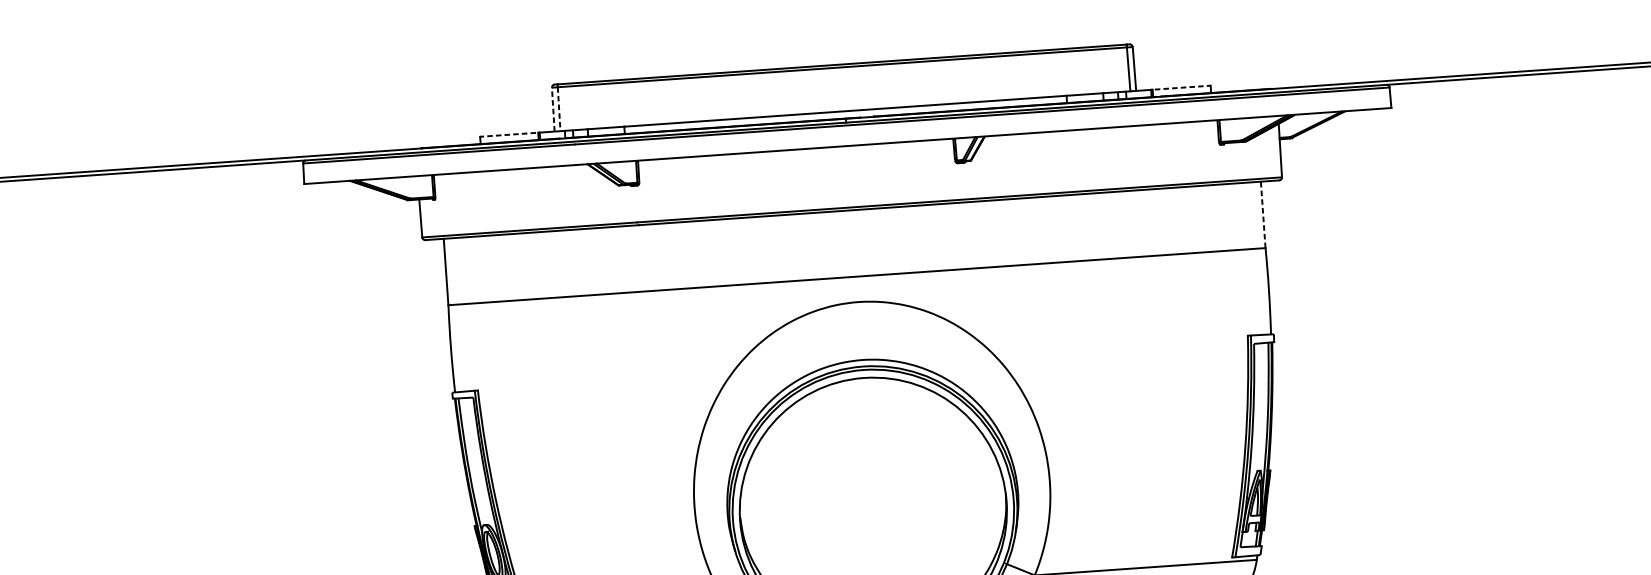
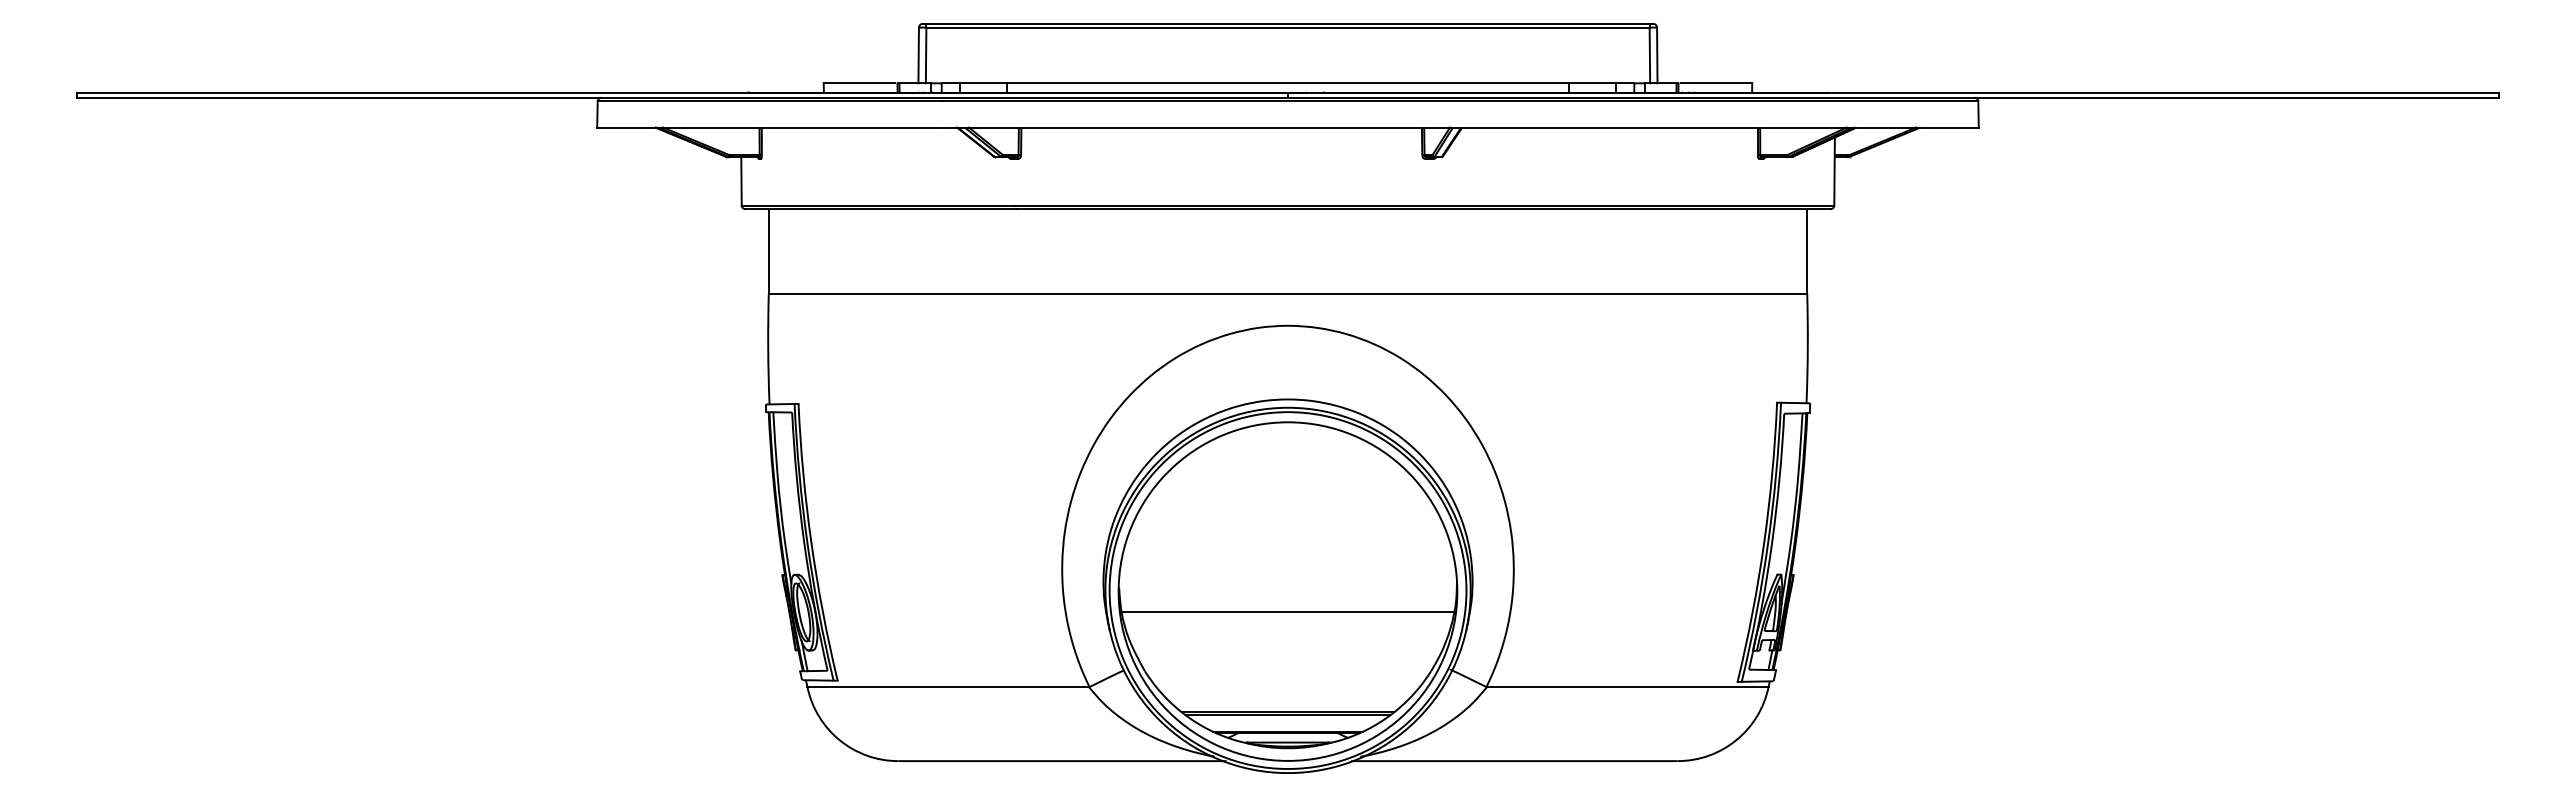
line: (1182, 87) -> (1716, 83), dashed -> solid
line: (553, 109) -> (918, 55), dashed -> solid
line: (559, 109) -> (926, 55), dashed -> solid
line: (508, 134) -> (859, 83), dashed -> solid
line: (1263, 214) -> (1807, 250), dashed -> solid
line: (874, 527) -> (1287, 612), added

